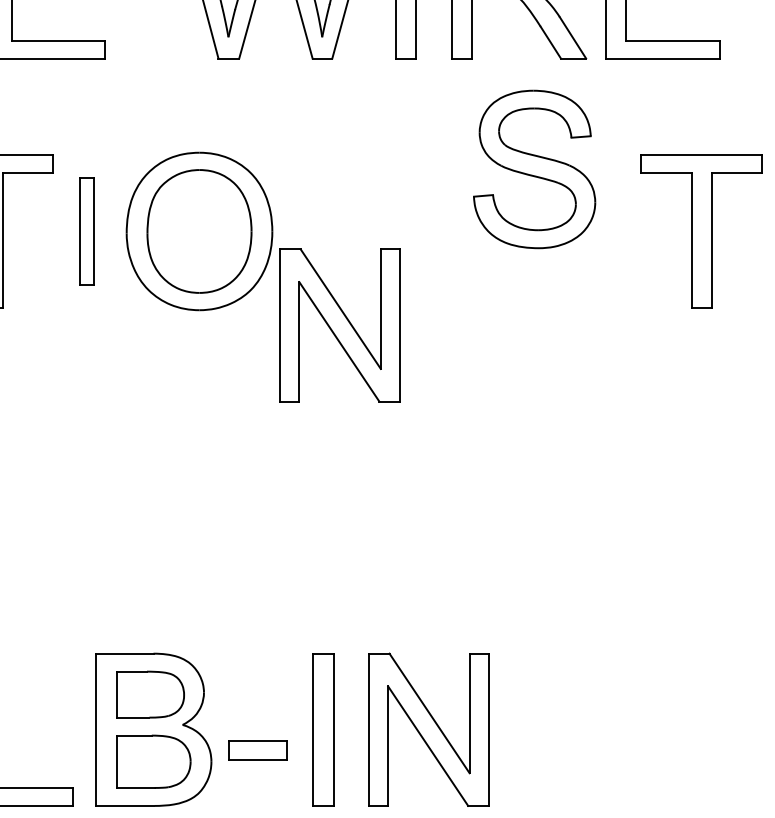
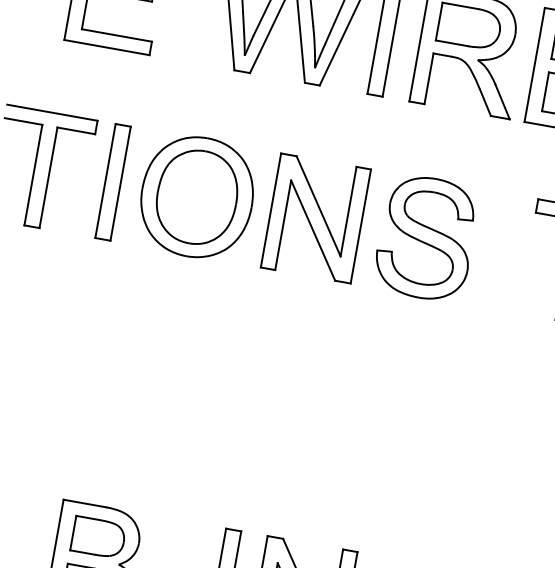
part: (534, 169) -> (426, 238), moved
part: (86, 231) -> (112, 182), size x1.43
part: (339, 325) -> (315, 218), moved

